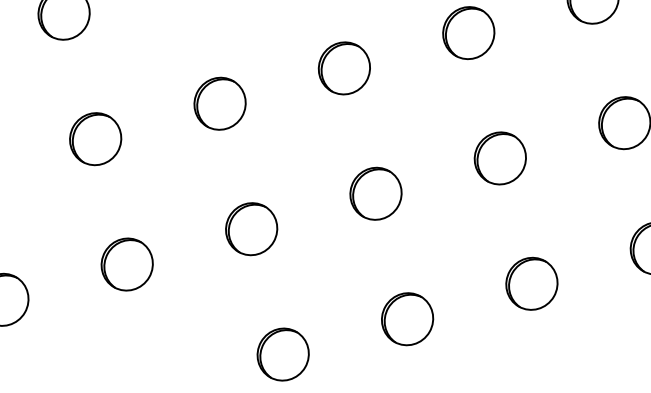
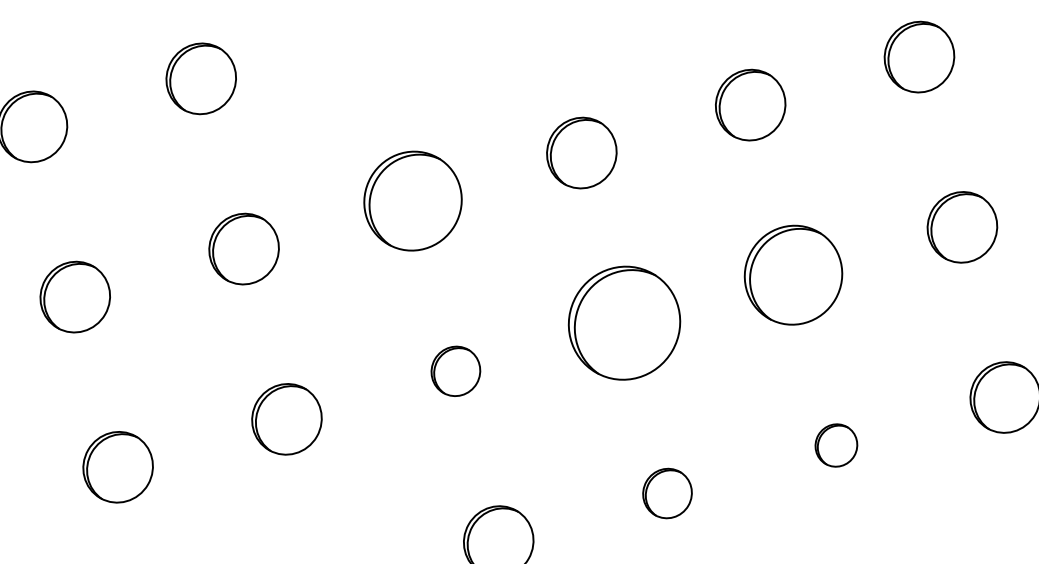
part: (219, 103) -> (412, 200), size x1.4
part: (500, 158) -> (793, 275), size x1.4
part: (375, 193) -> (624, 323), size x1.6
part: (251, 229) -> (455, 371), size x0.7
part: (532, 283) -> (836, 445), size x0.6
part: (407, 319) -> (667, 493), size x0.7

